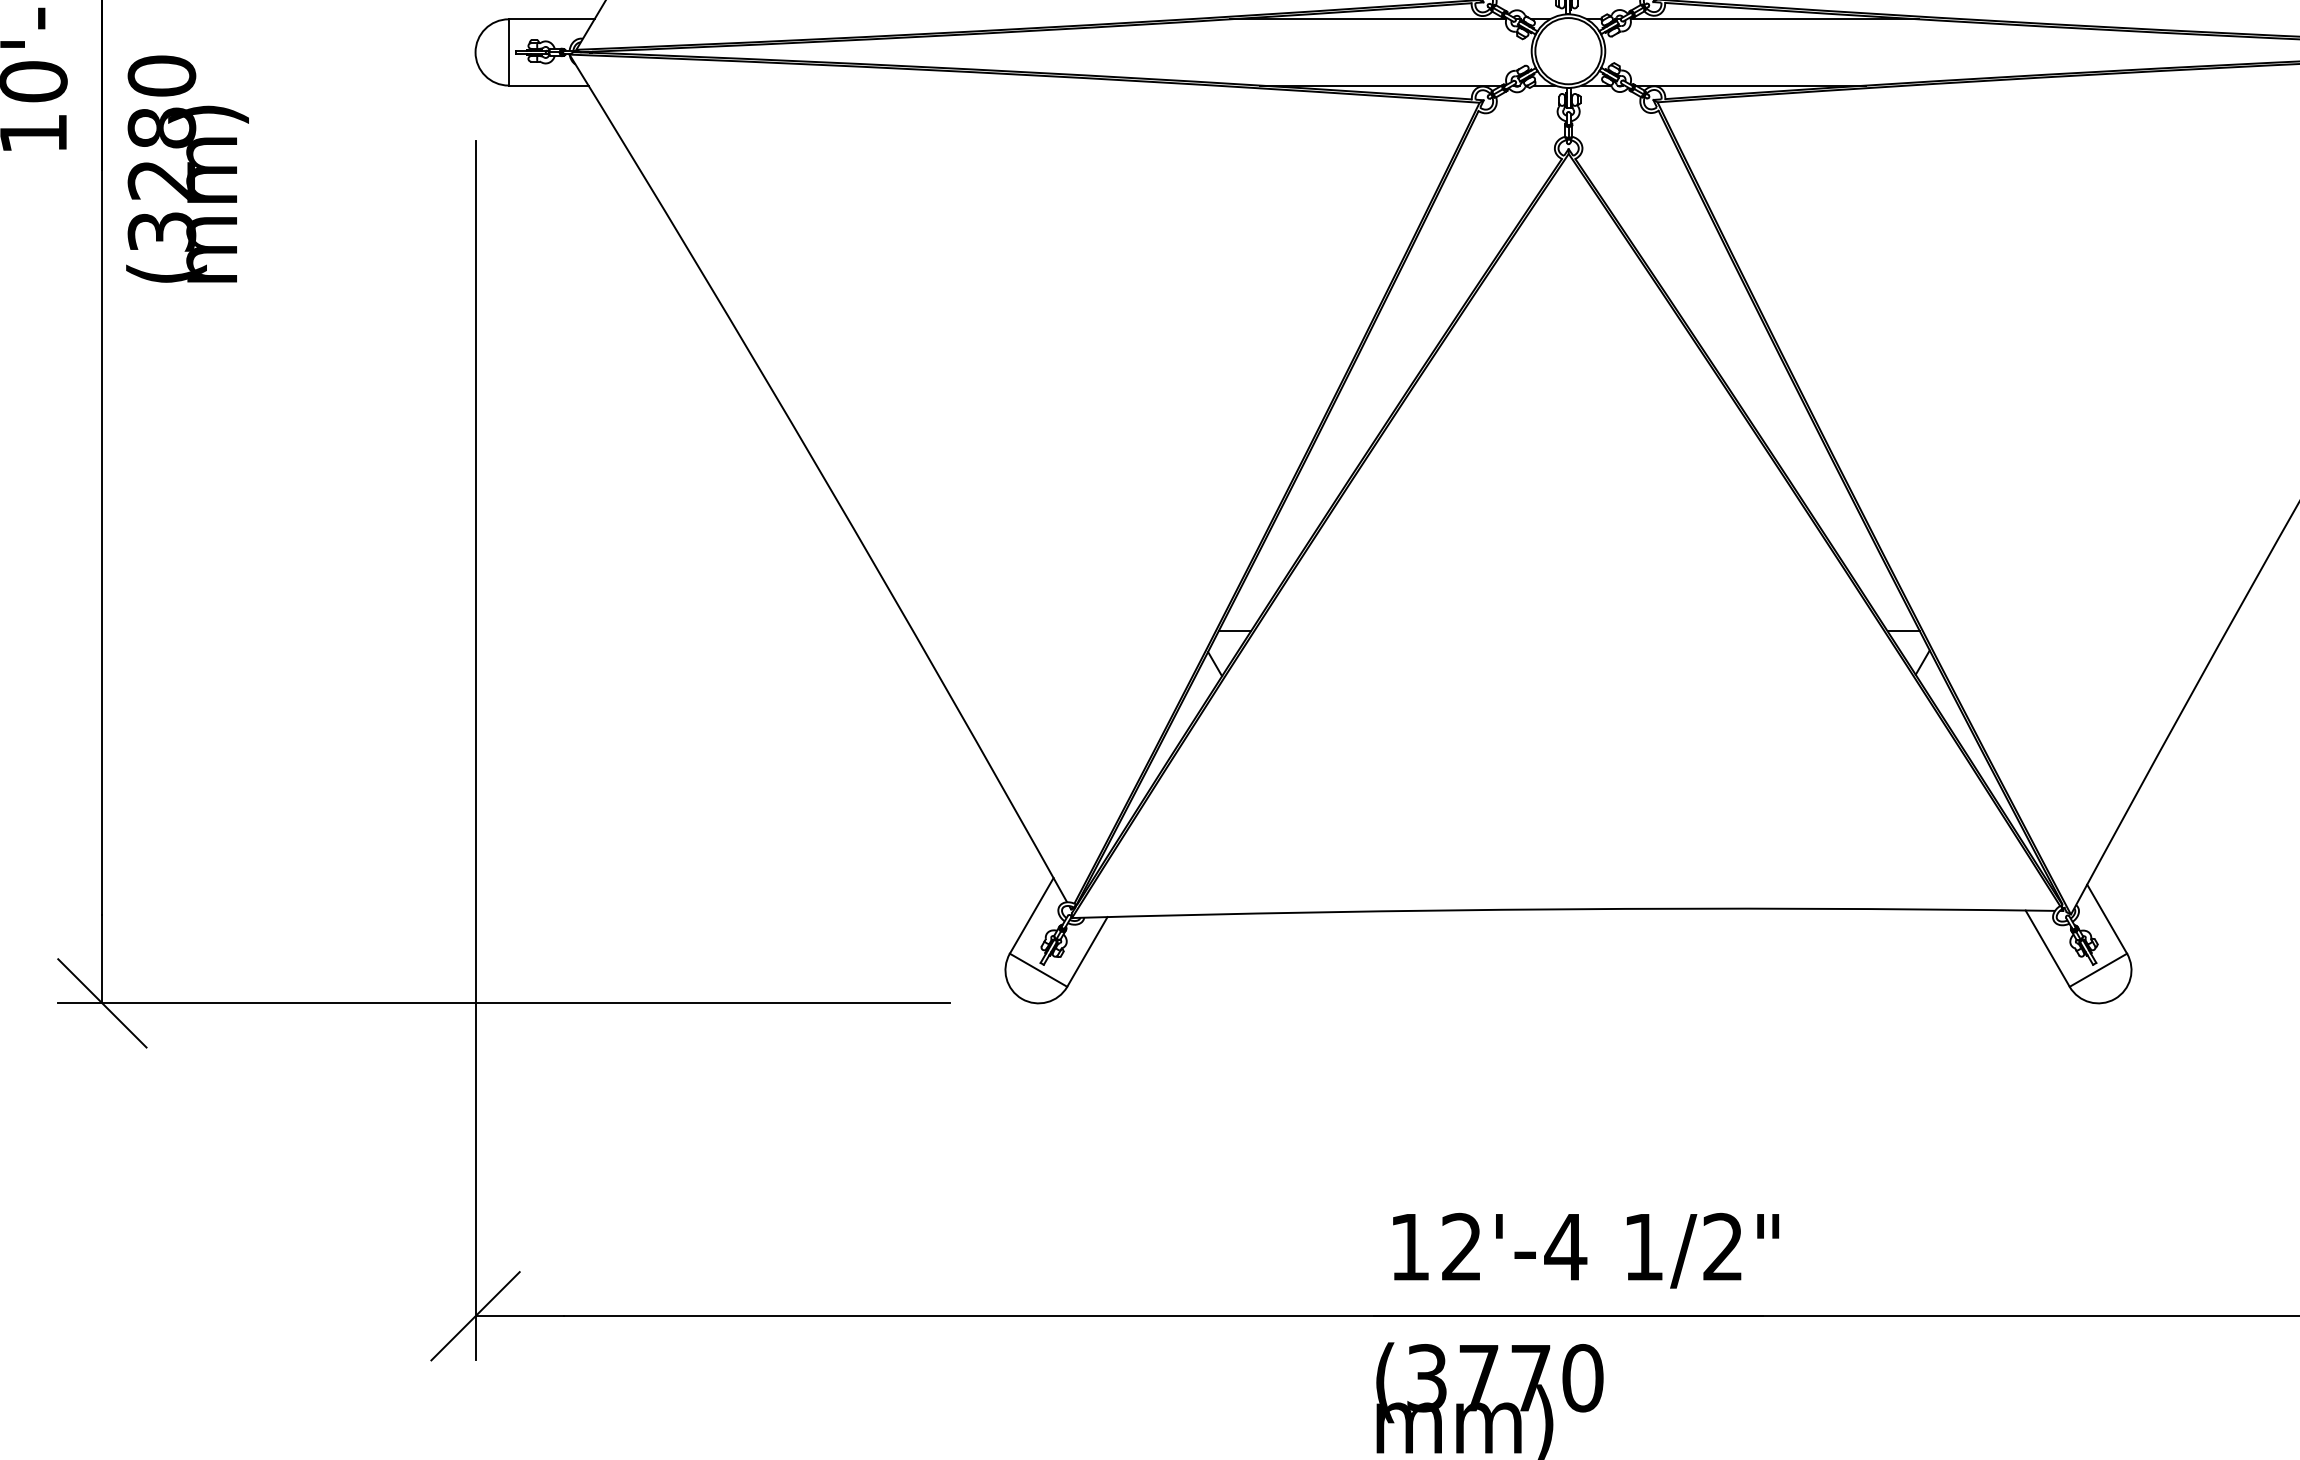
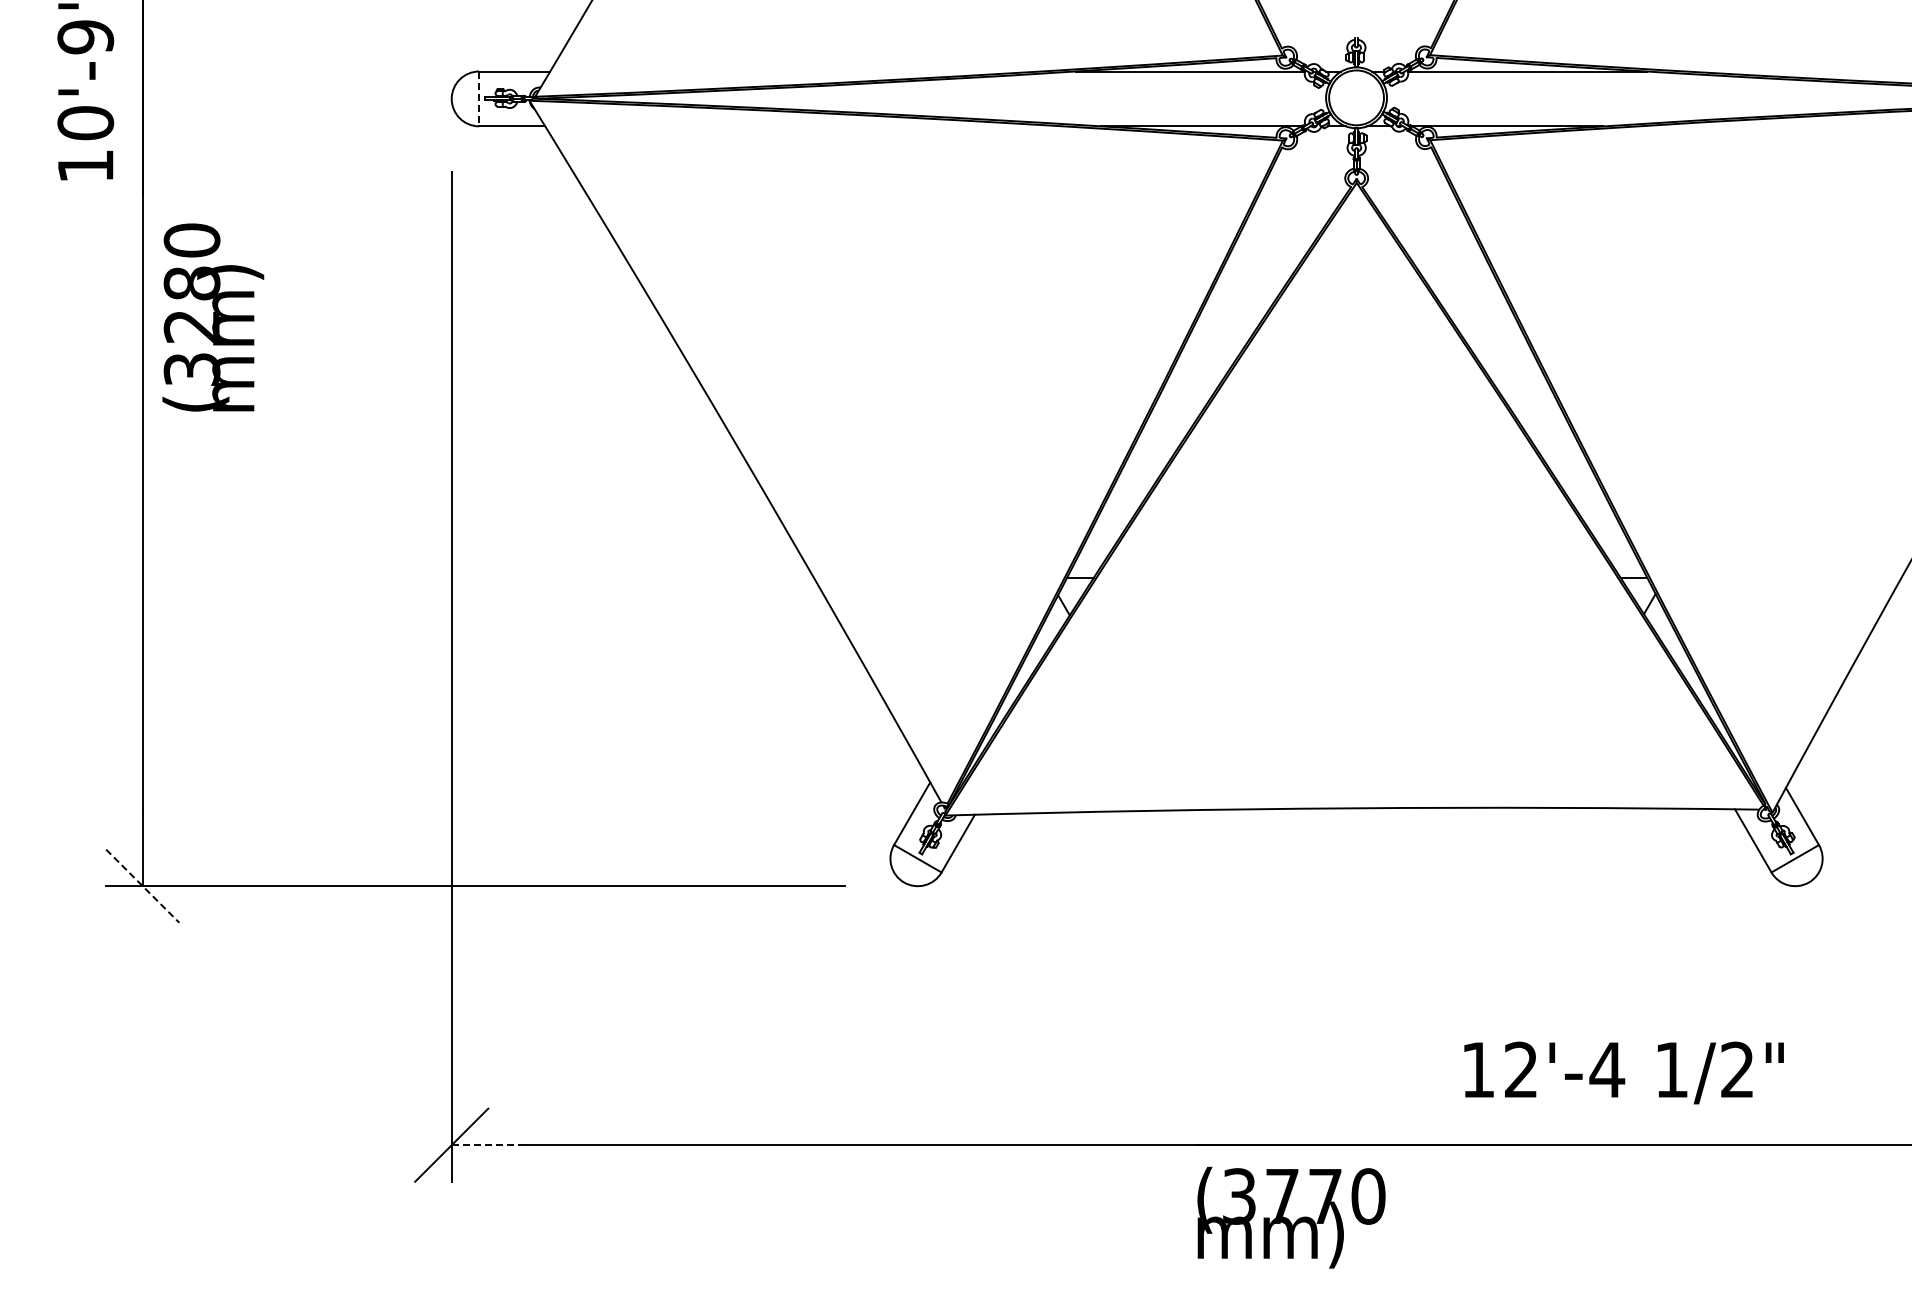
line: (509, 53) -> (479, 99), solid -> dashed
text: (187, 169) -> (213, 317), moved
line: (102, 1003) -> (142, 886), solid -> dashed
text: (1585, 1250) -> (1623, 1072), moved
line: (519, 1316) -> (488, 1145), solid -> dashed

